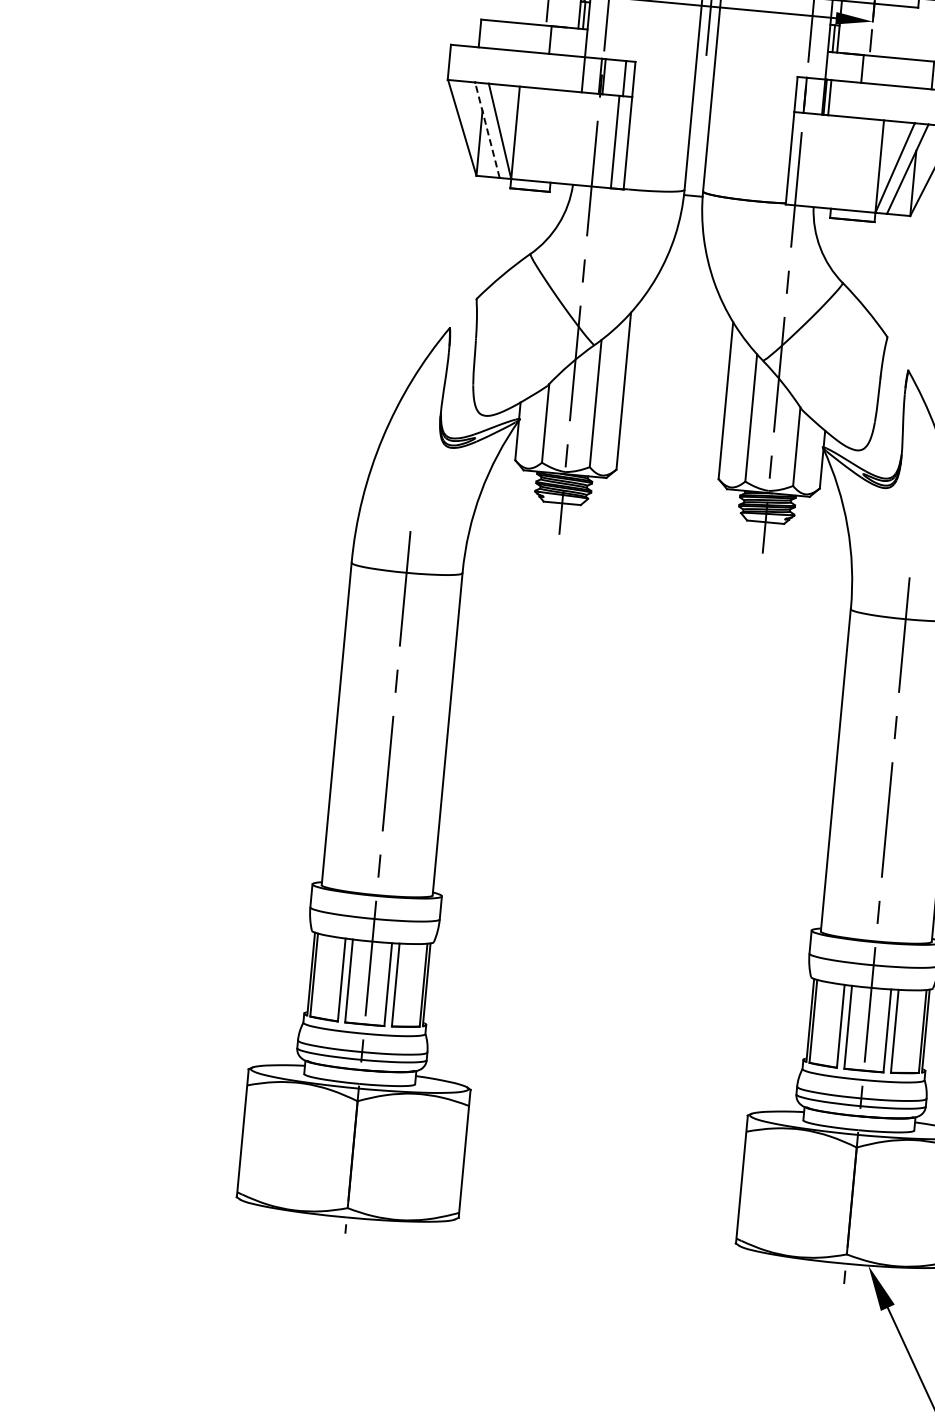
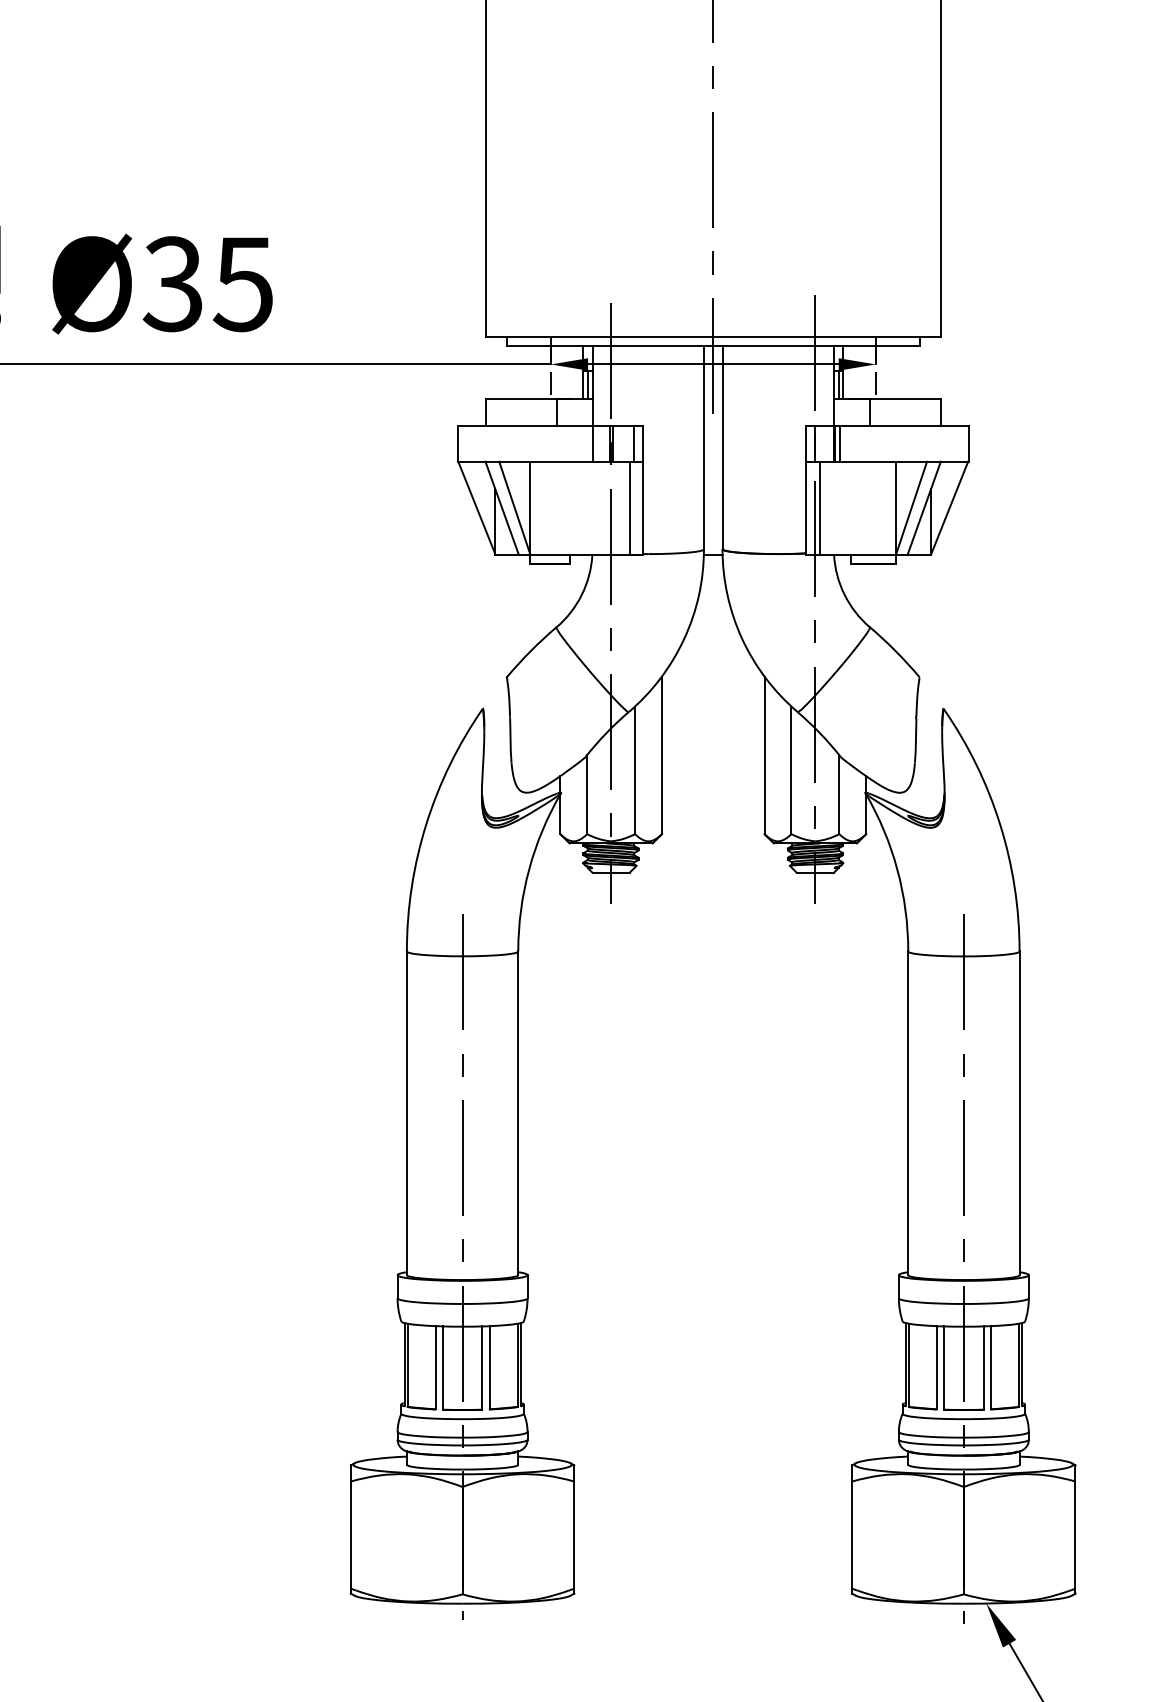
line: (486, 129) -> (501, 507), dashed -> solid
line: (803, 158) -> (819, 507), added

